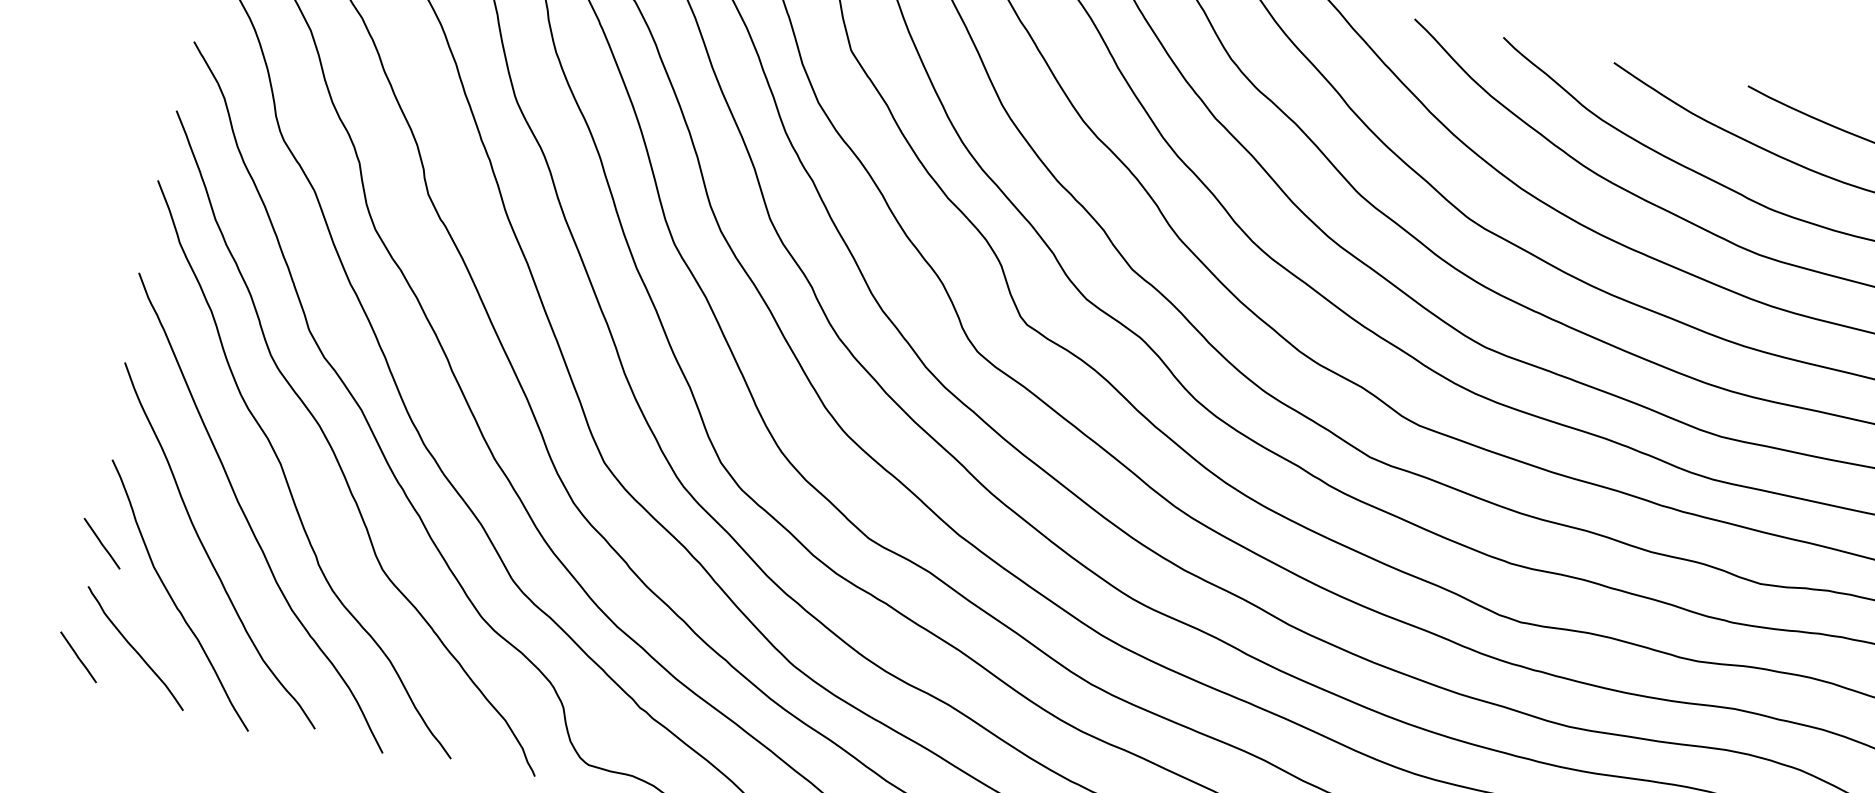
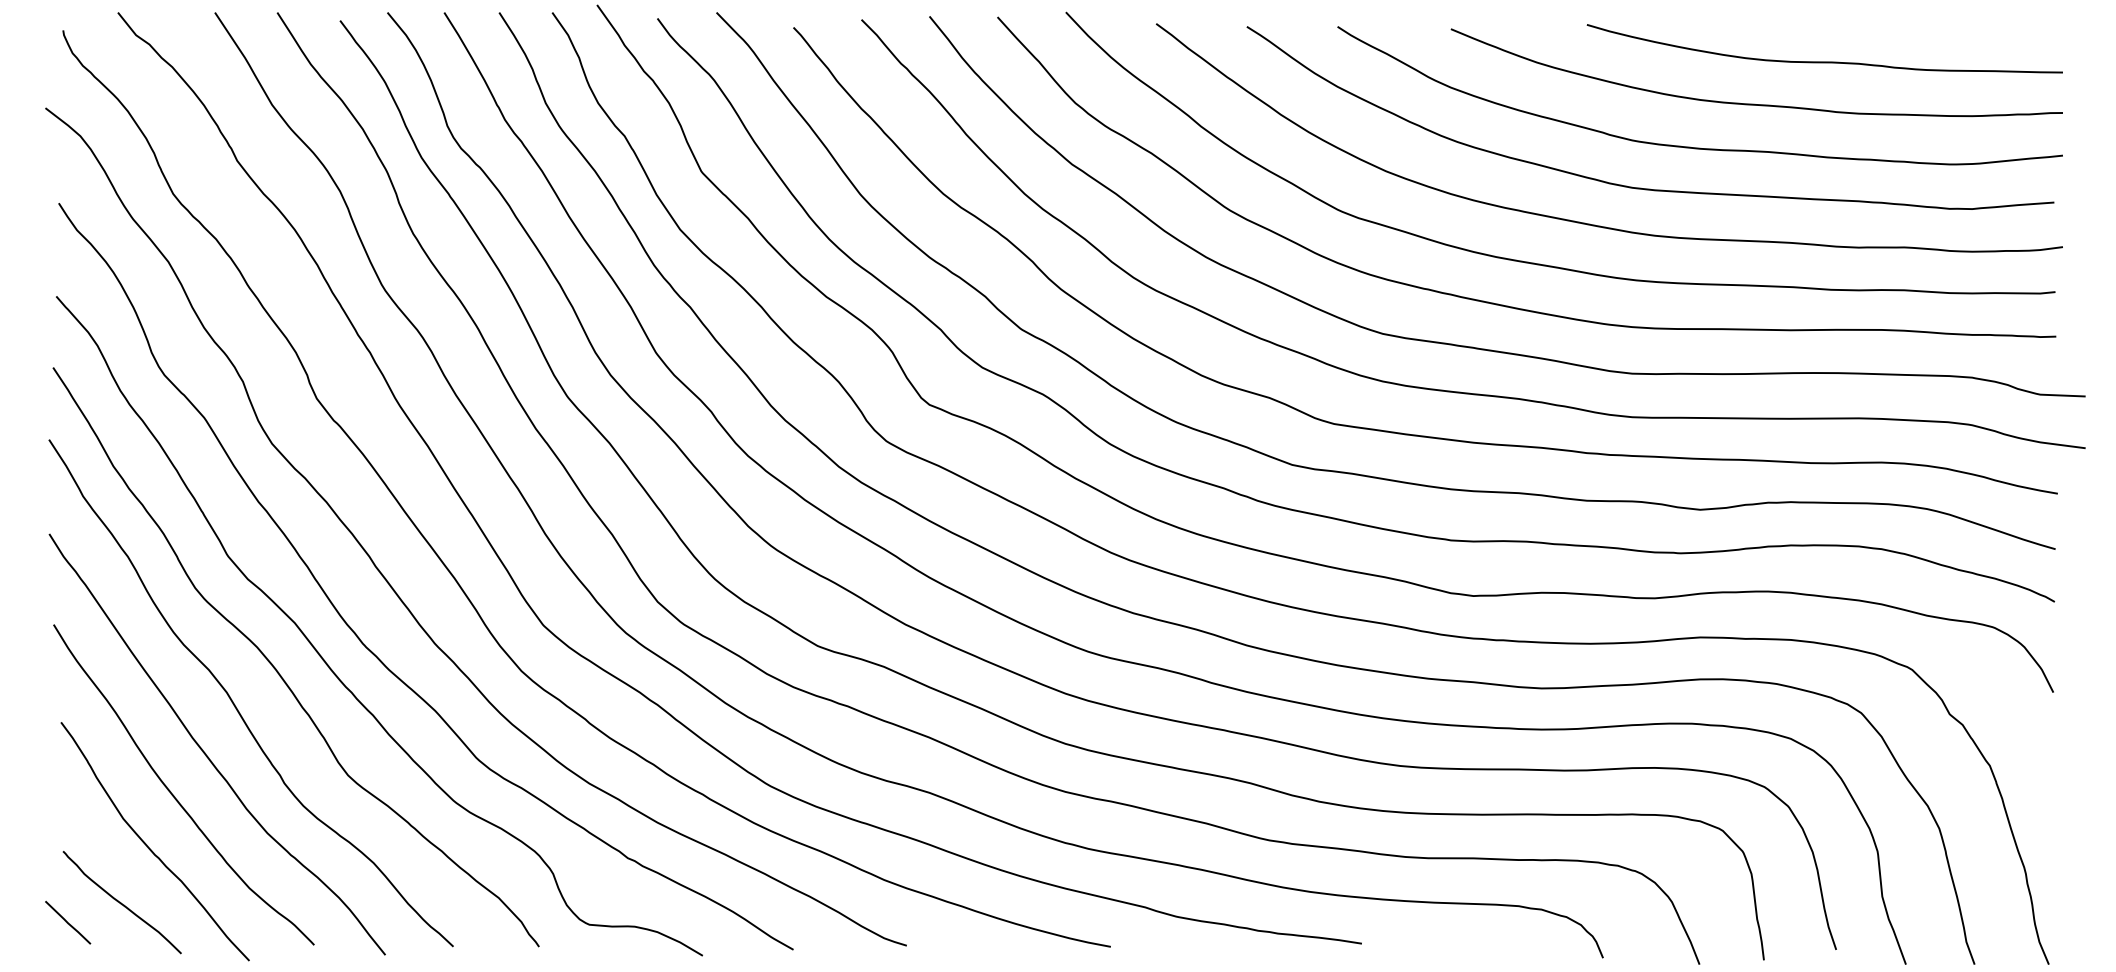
line: (102, 543) -> (68, 806), removed

